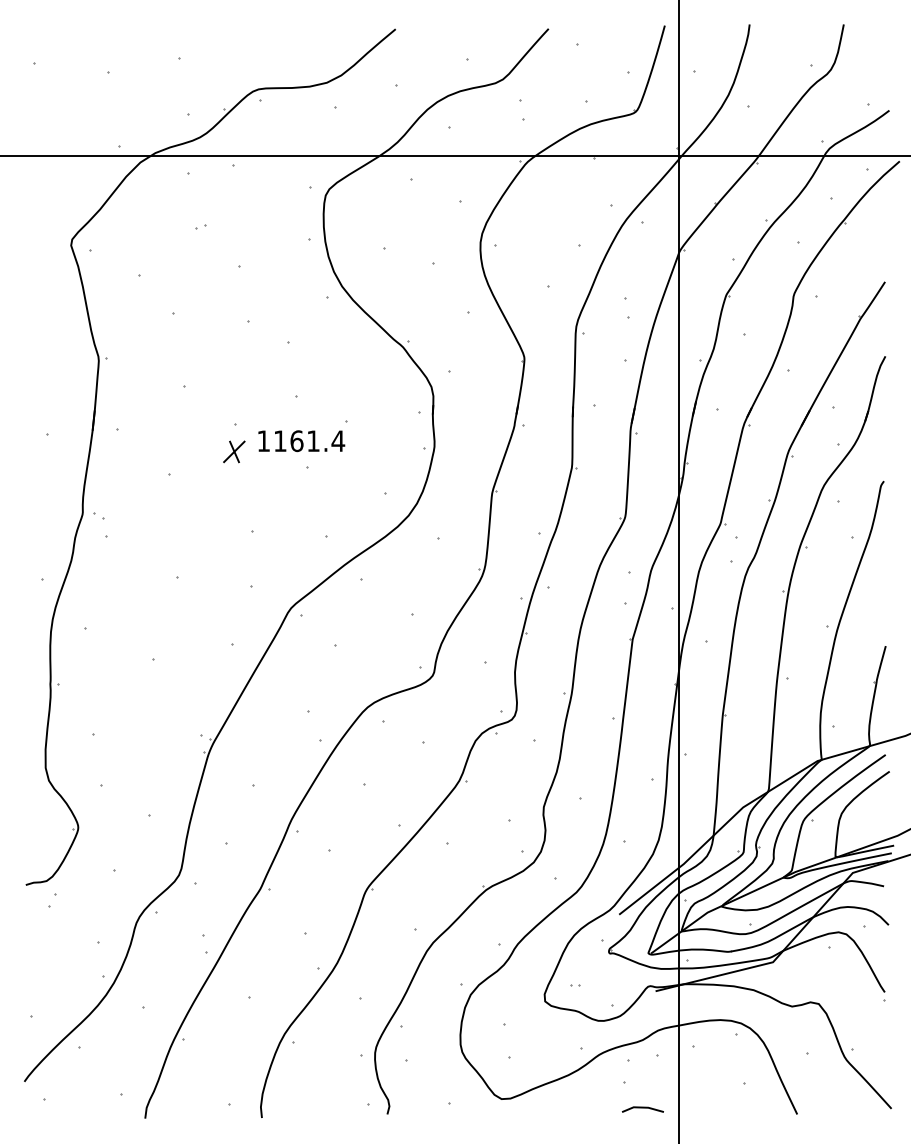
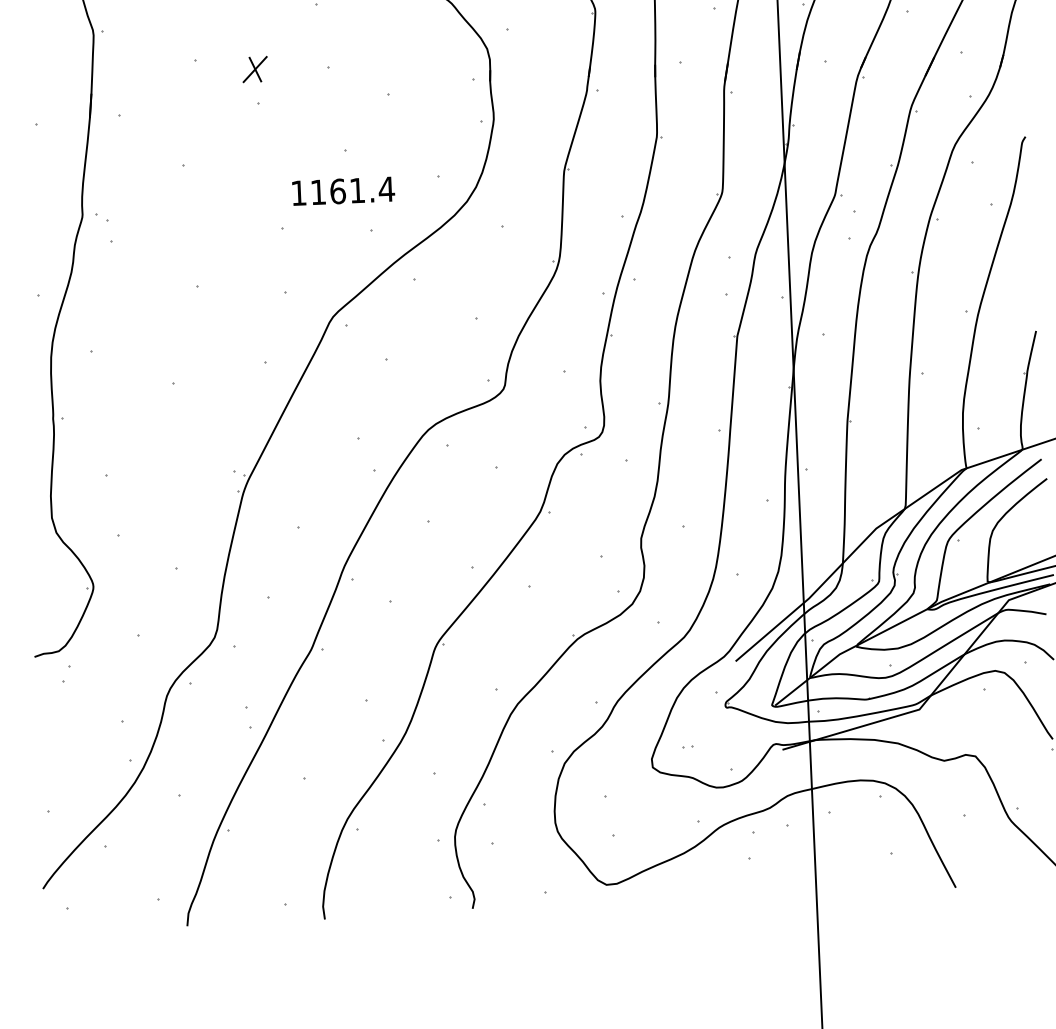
text: (301, 441) -> (343, 191), moved
part: (234, 451) -> (255, 69), moved
line: (642, 1108) -> (773, 888), removed

